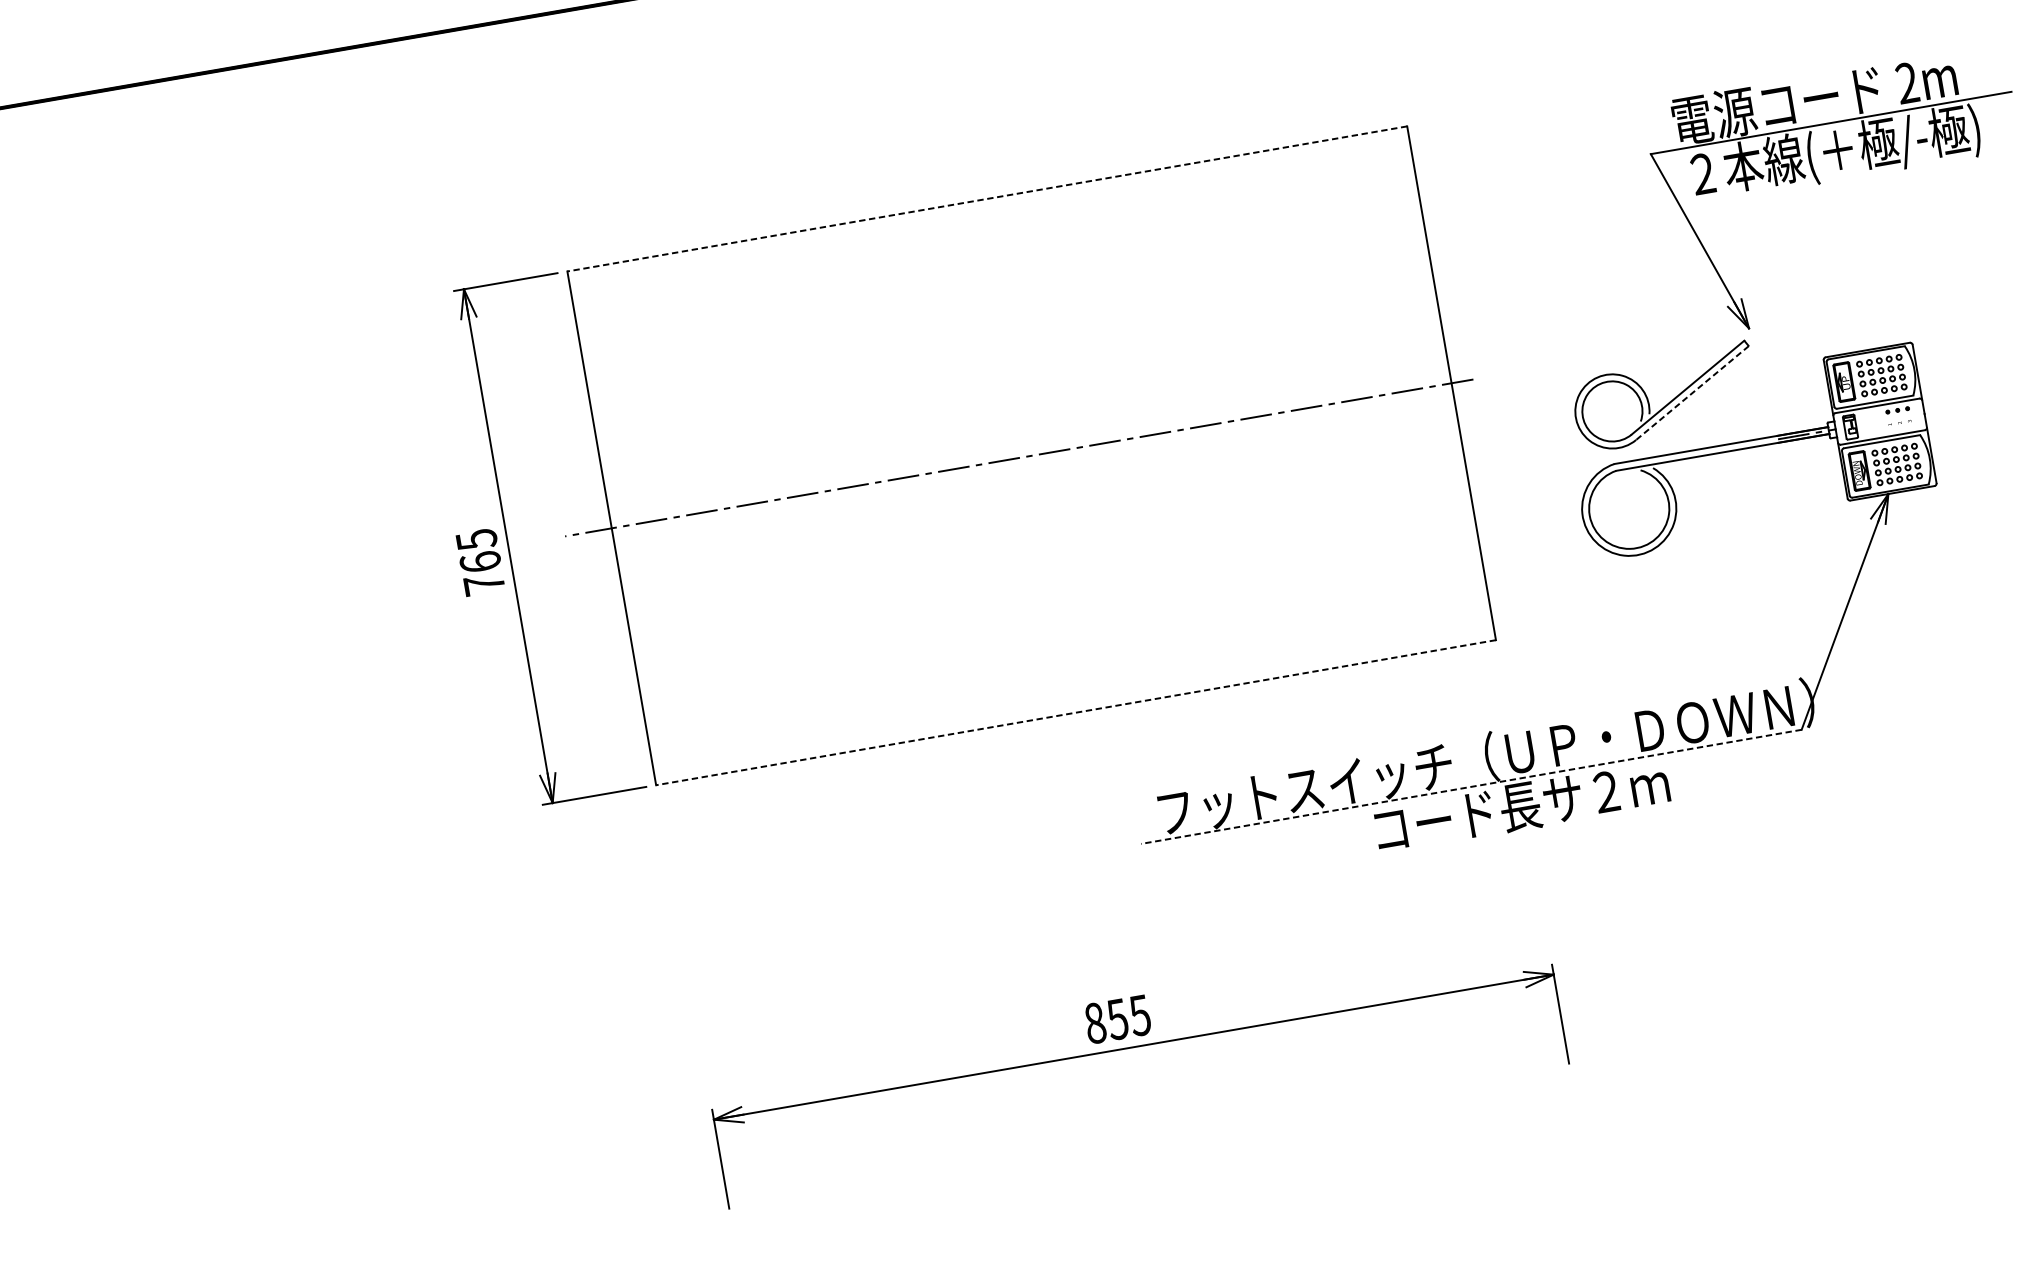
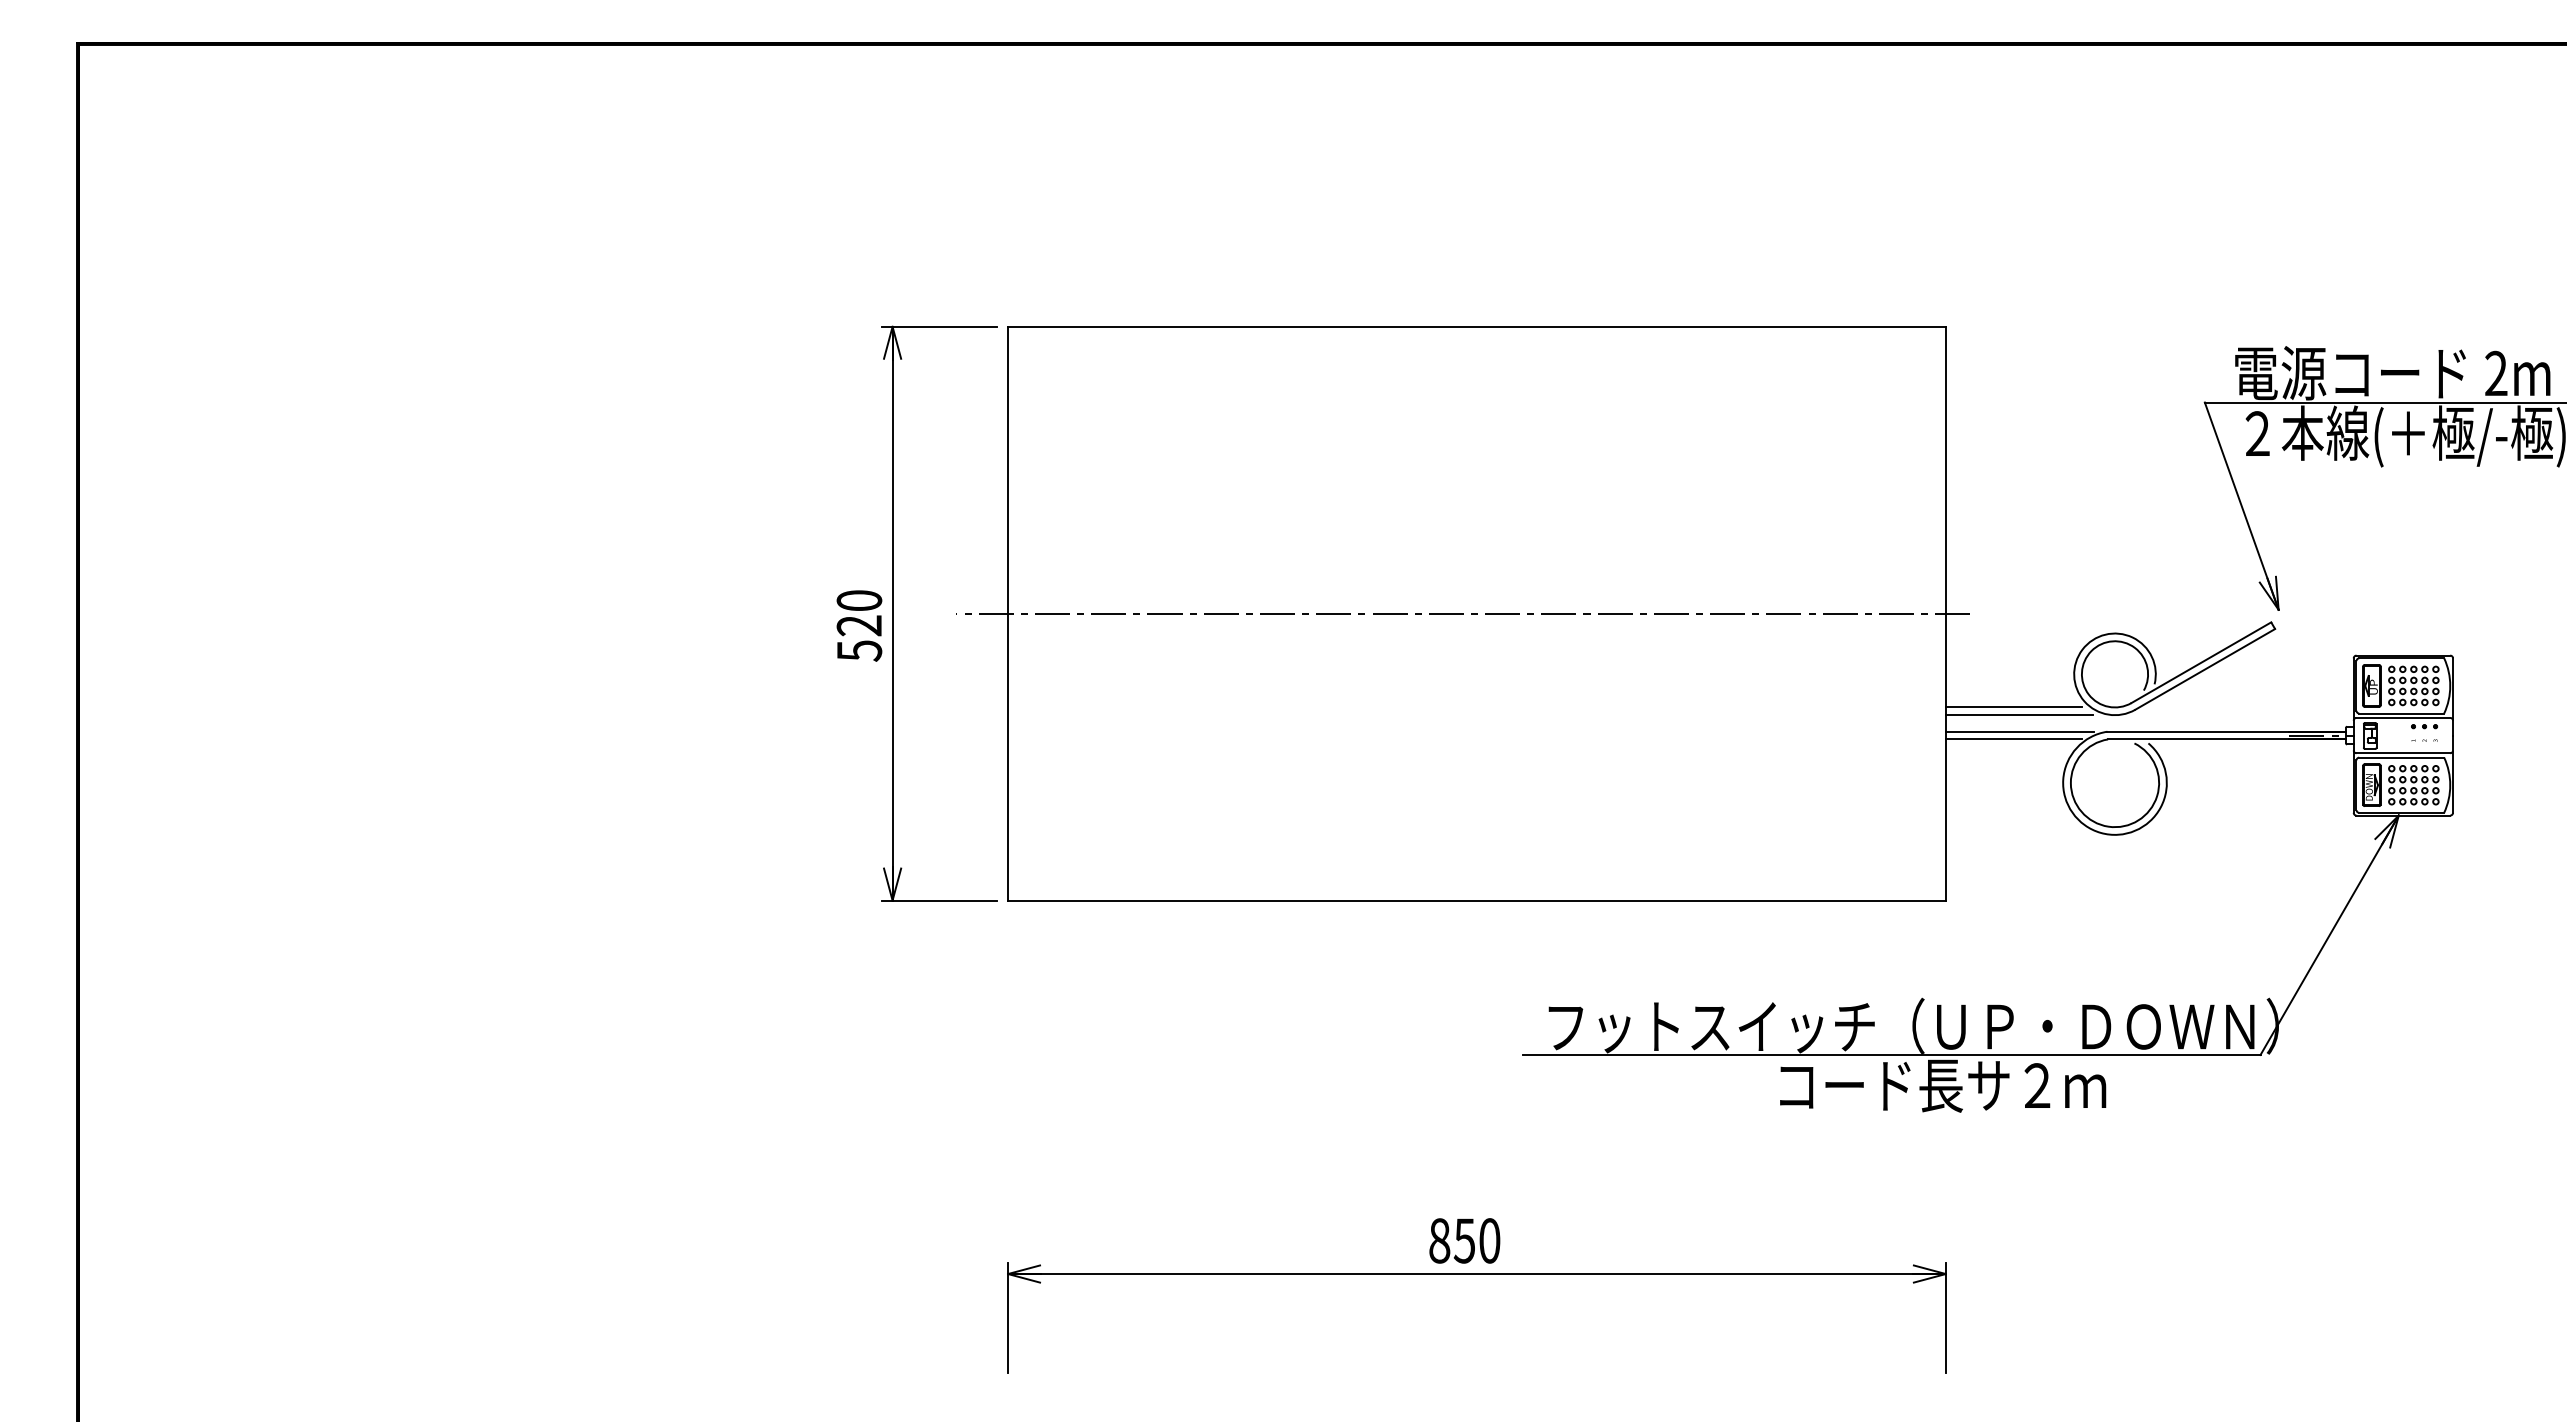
line: (986, 198) -> (1476, 326), dashed -> solid
line: (1692, 393) -> (2205, 669), dashed -> solid
line: (1526, 456) -> (2013, 707), added
line: (1533, 463) -> (2019, 715), added
line: (1535, 477) -> (2019, 731), added
line: (1531, 485) -> (2013, 739), added
text: (480, 561) -> (859, 625), 765 -> 520
line: (1075, 712) -> (1476, 900), dashed -> solid
line: (1471, 786) -> (1891, 1054), dashed -> solid
text: (1139, 1015) -> (1489, 1240), 855 -> 850

